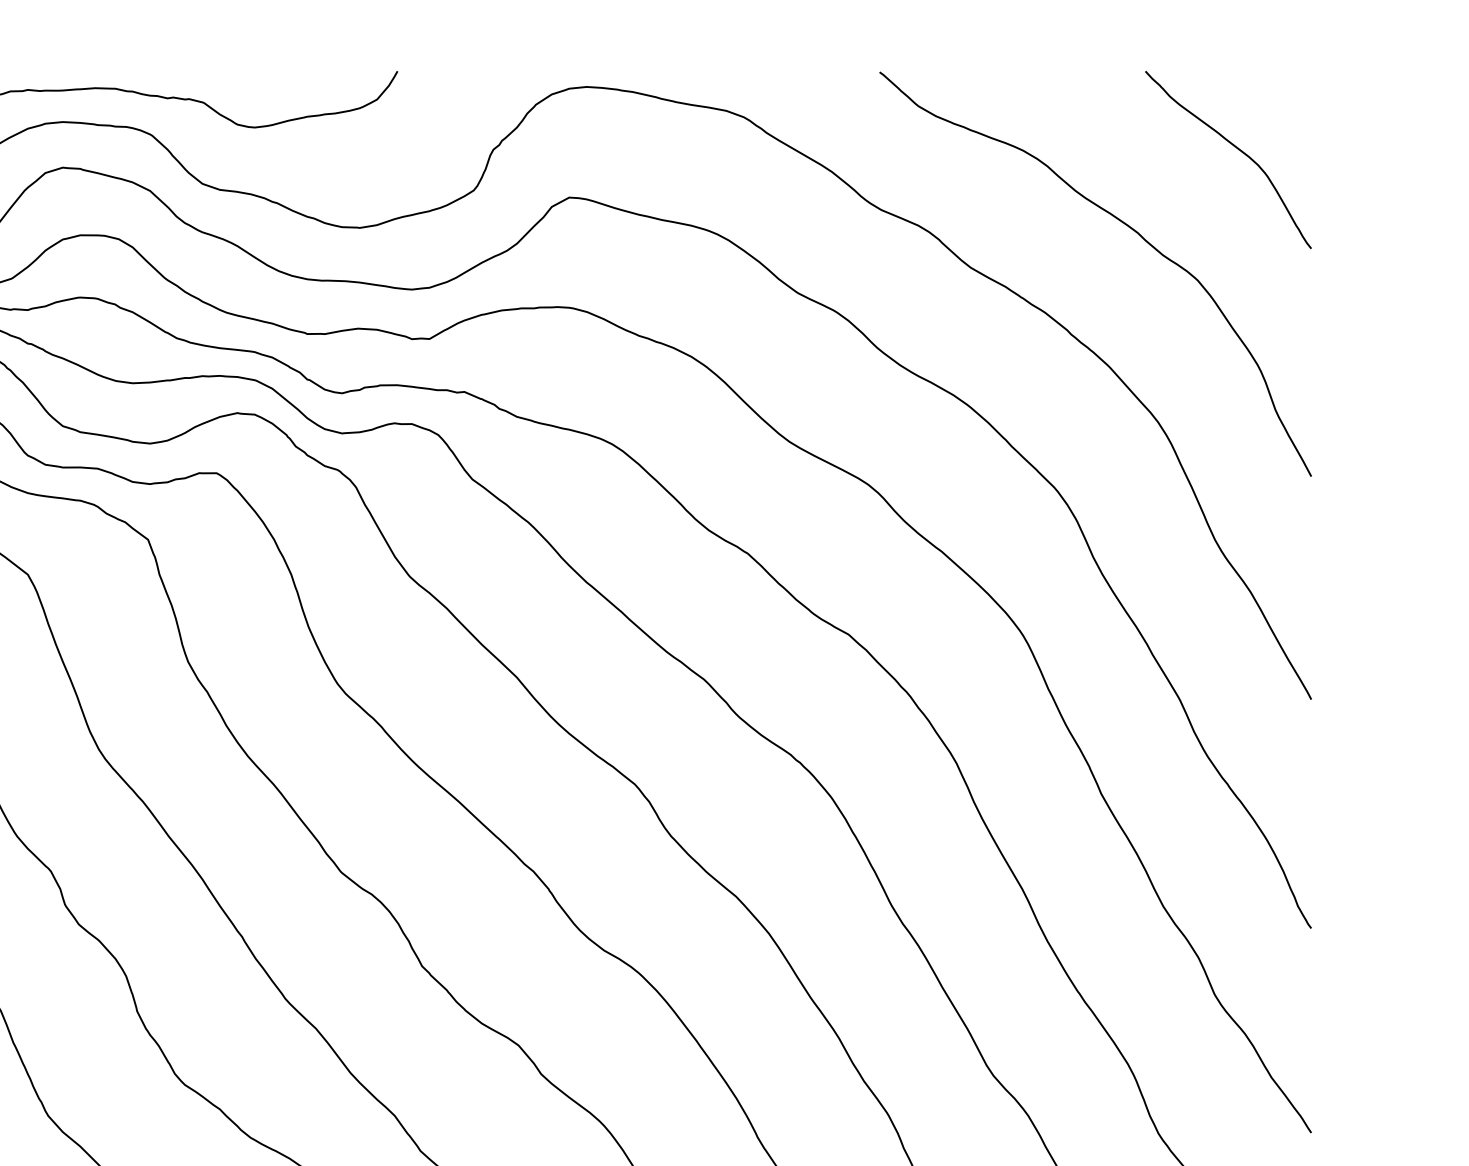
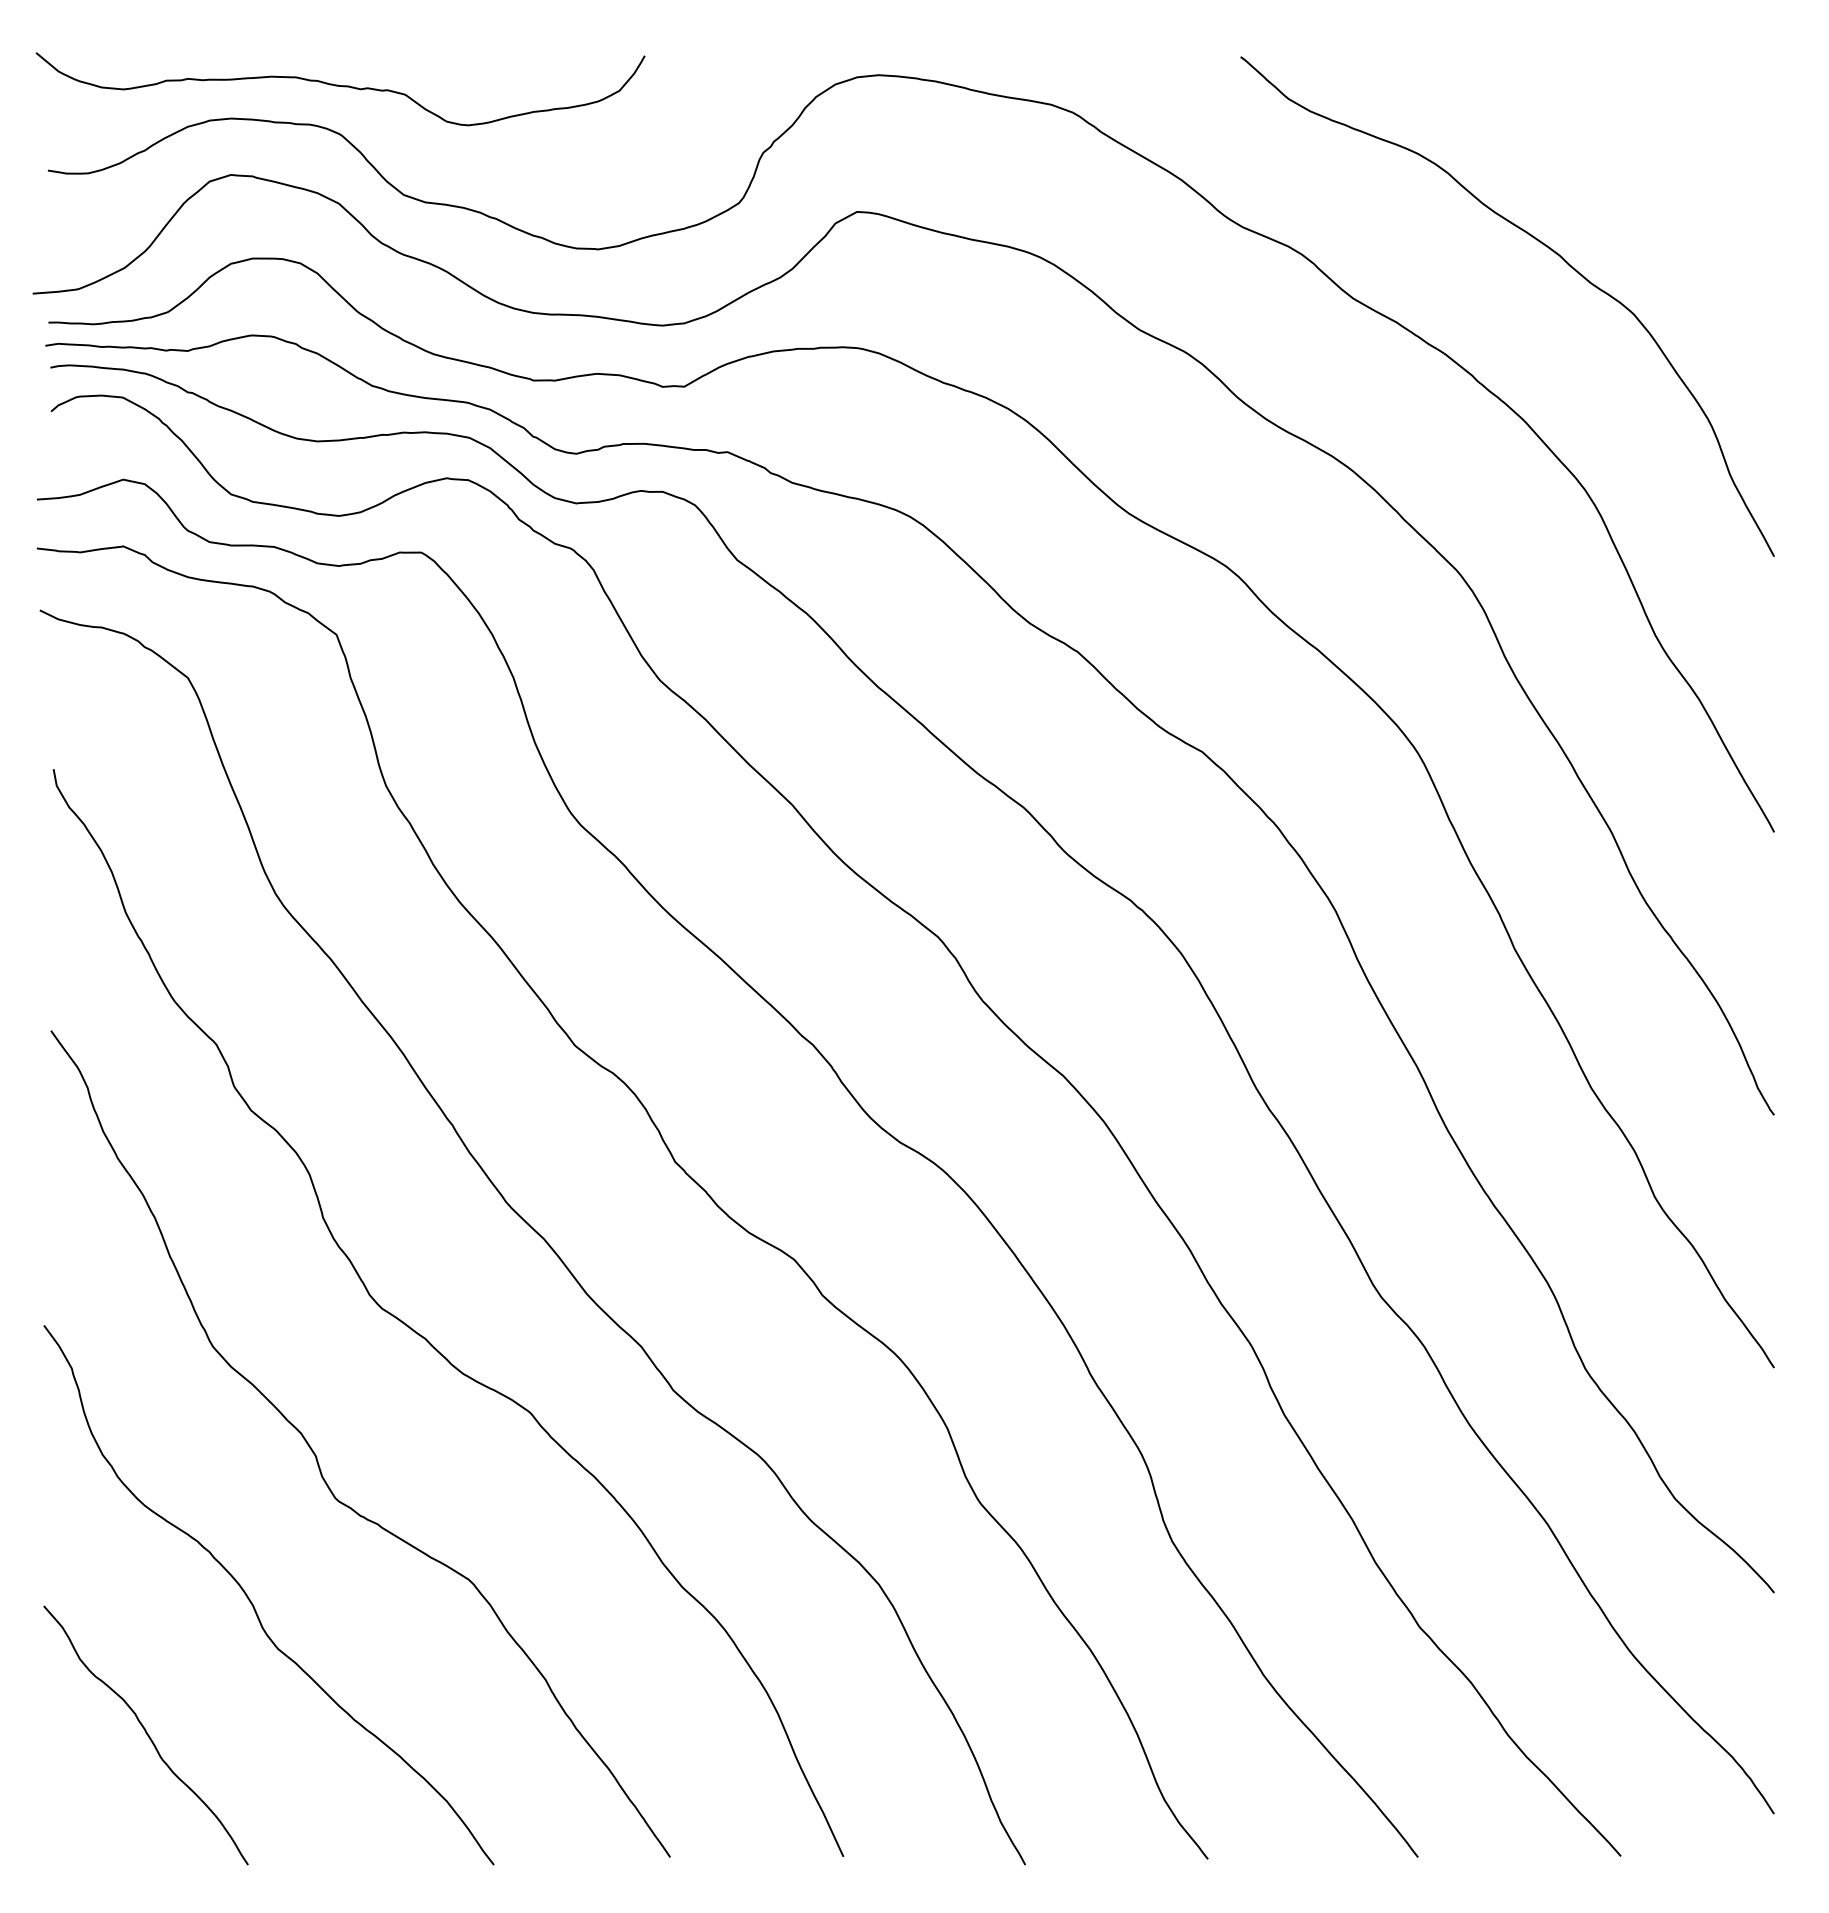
curve: (1235, 147) -> (1680, 150), removed

